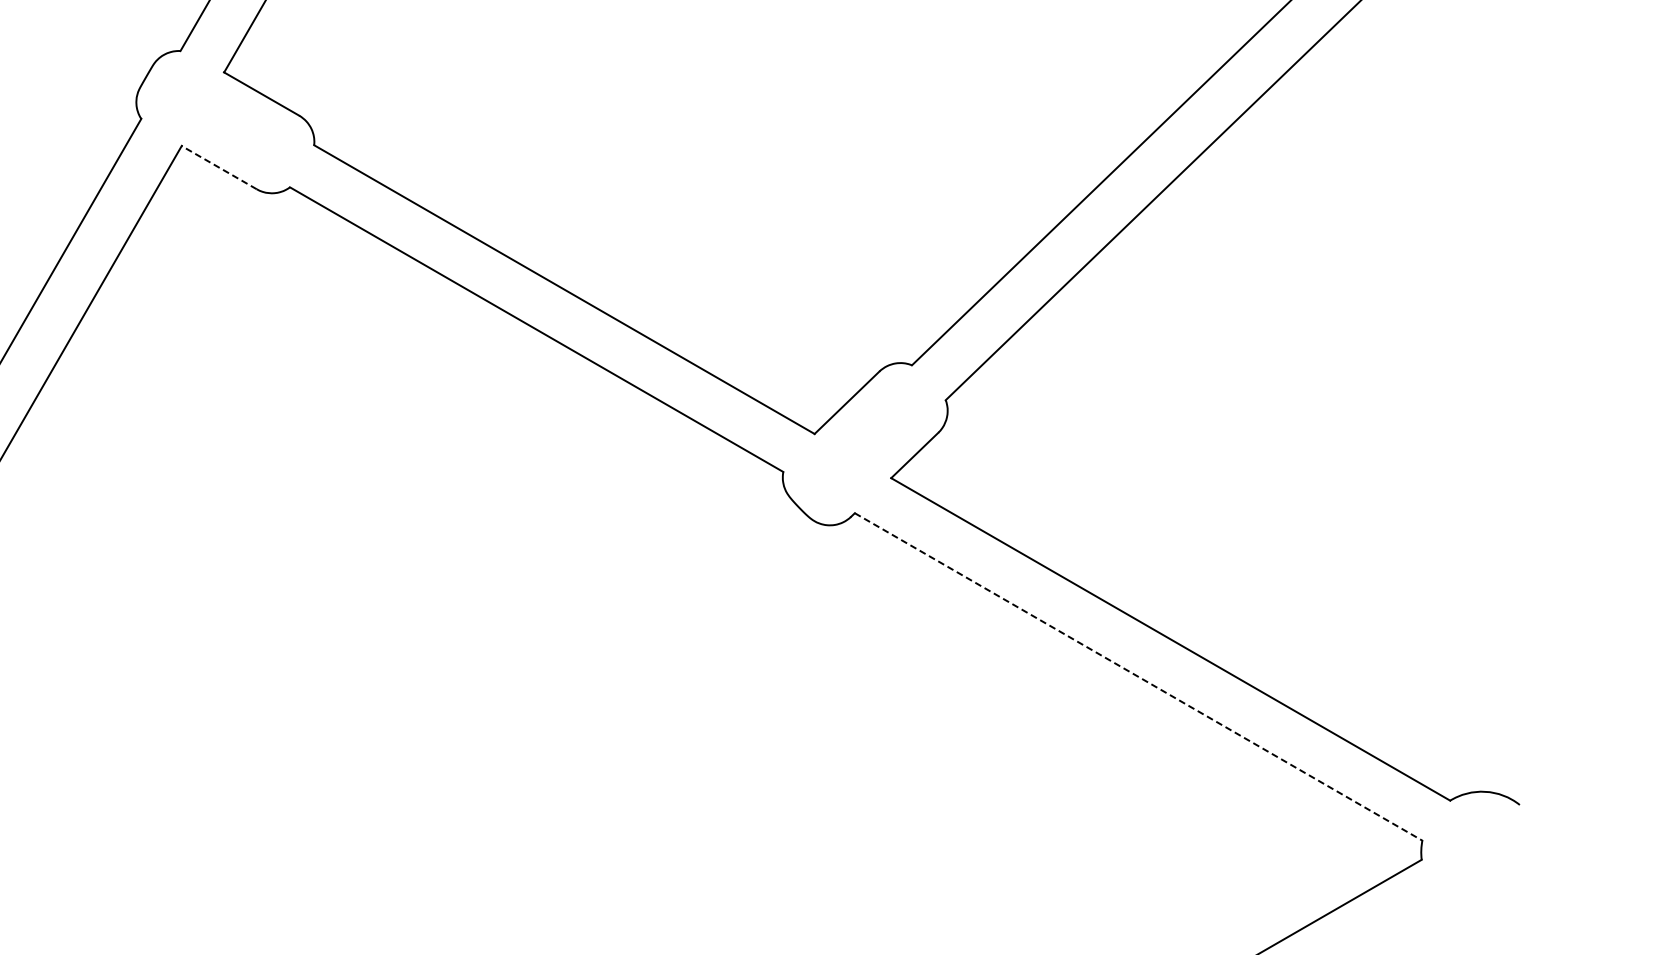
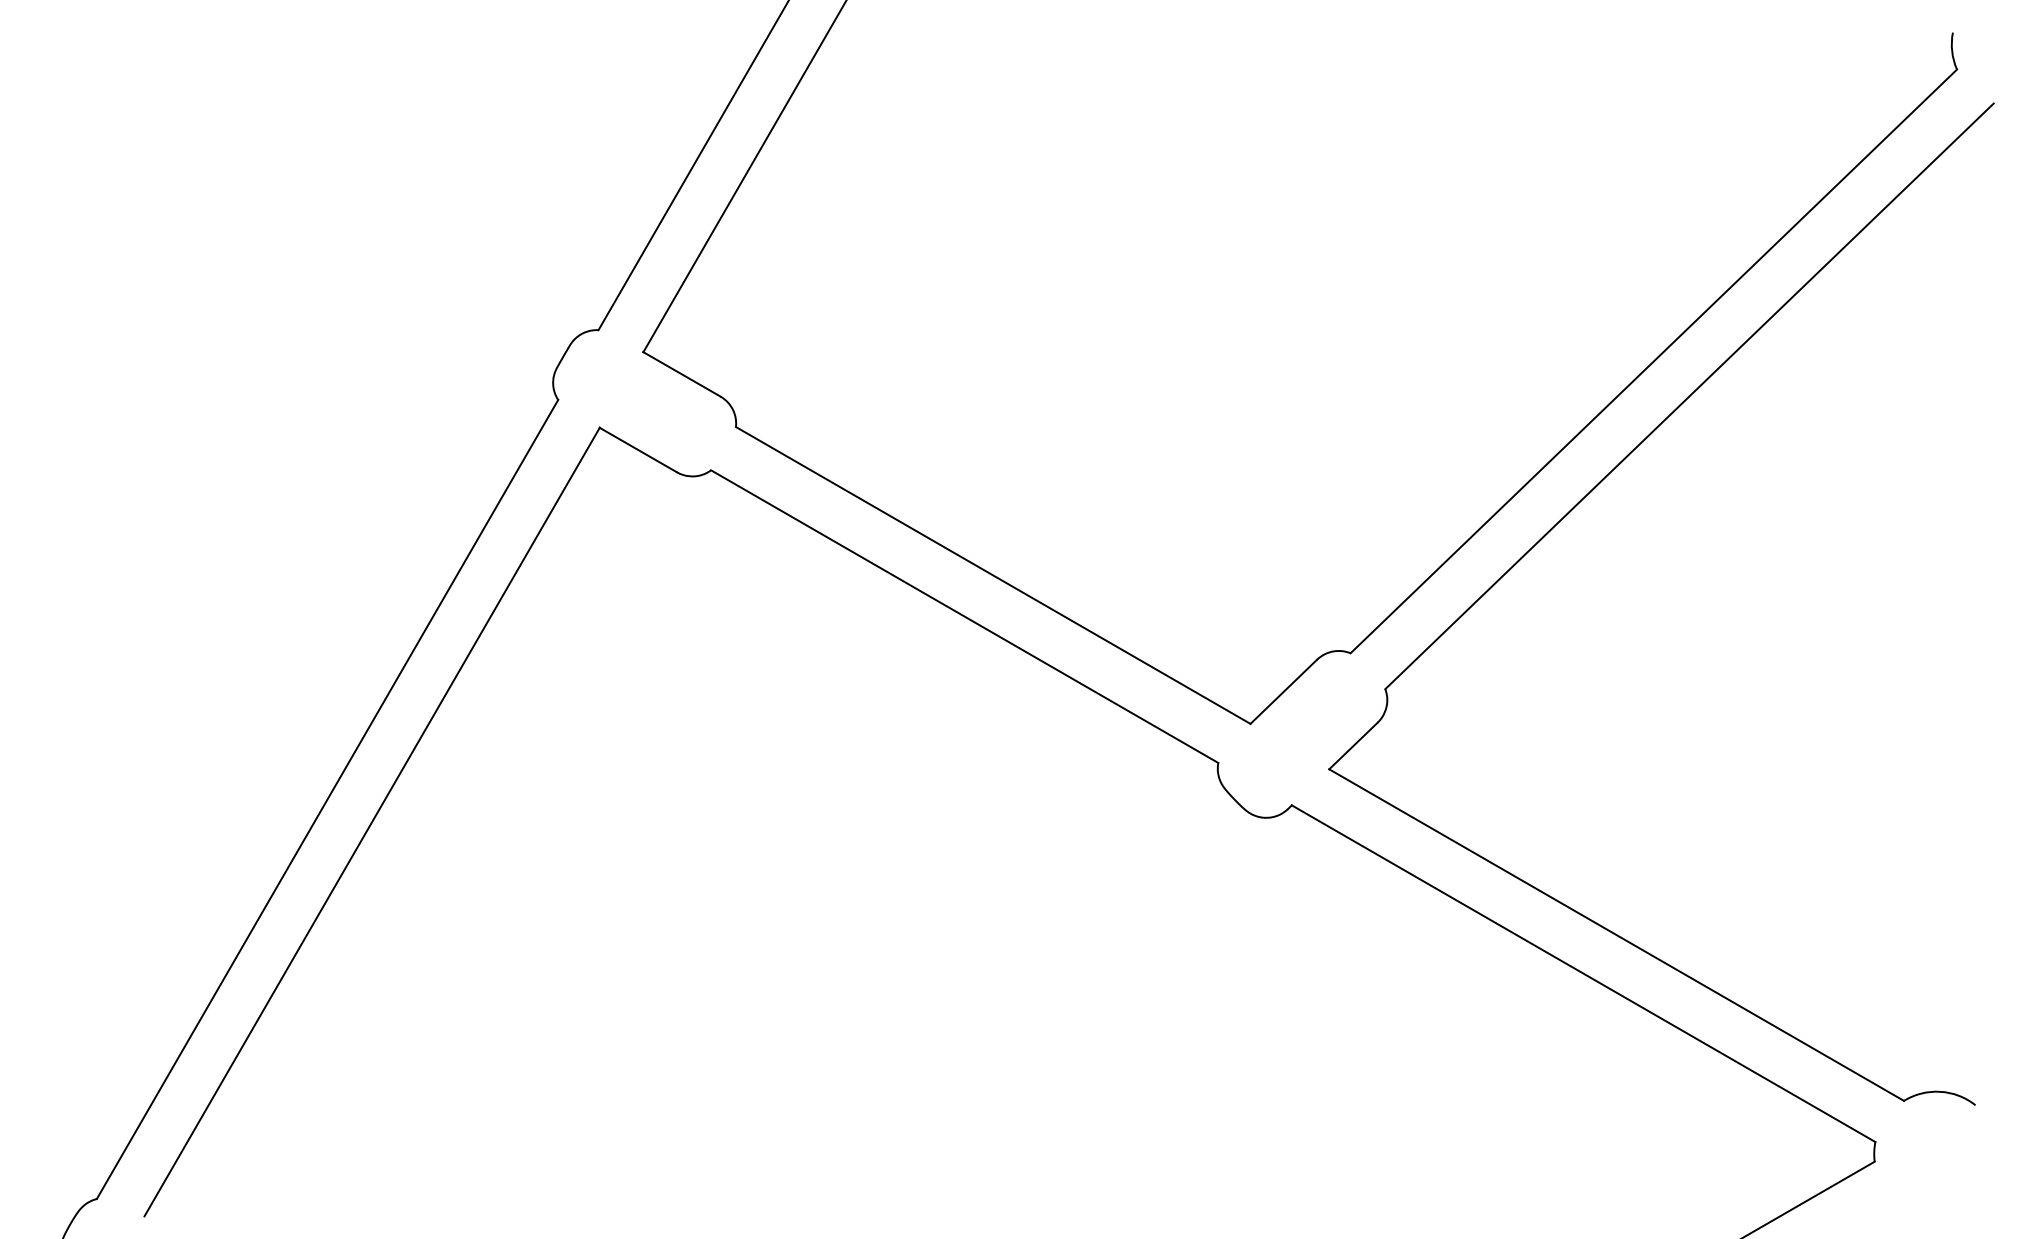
line: (219, 168) -> (638, 450), dashed -> solid
line: (1138, 676) -> (1583, 973), dashed -> solid

